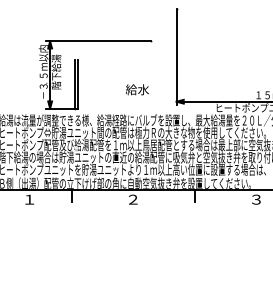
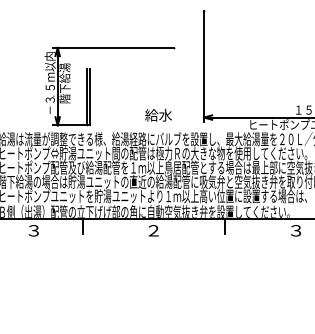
text: (137, 89) -> (158, 114), moved
text: (29, 199) -> (33, 230), １ -> ３

